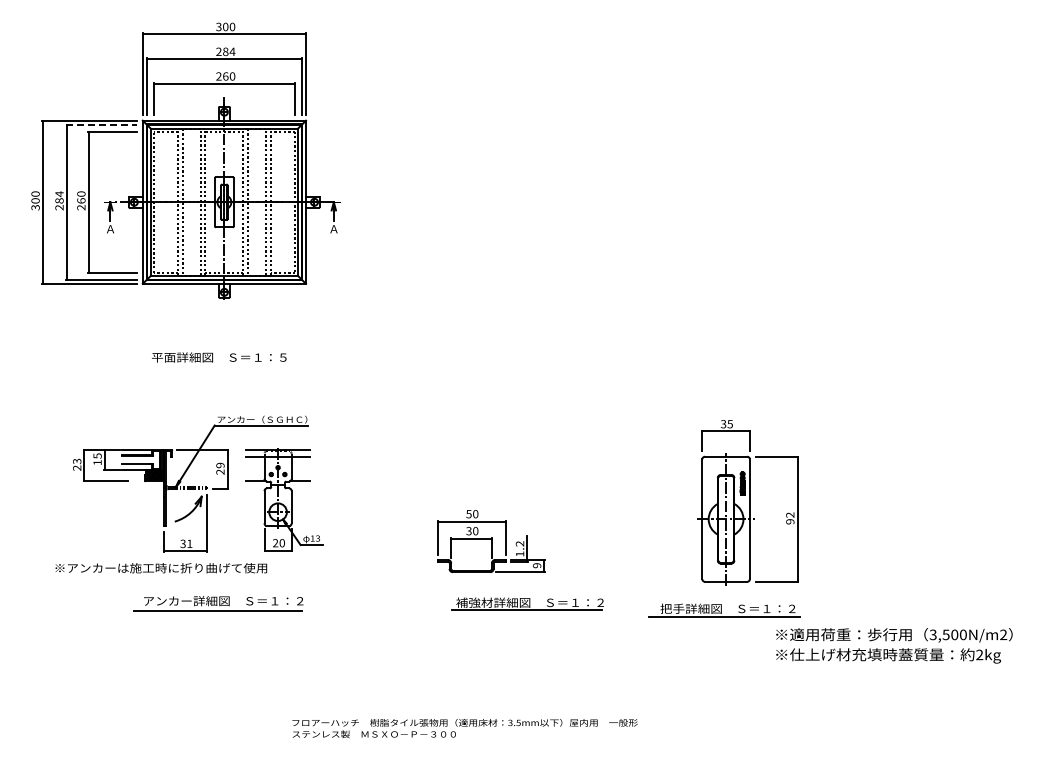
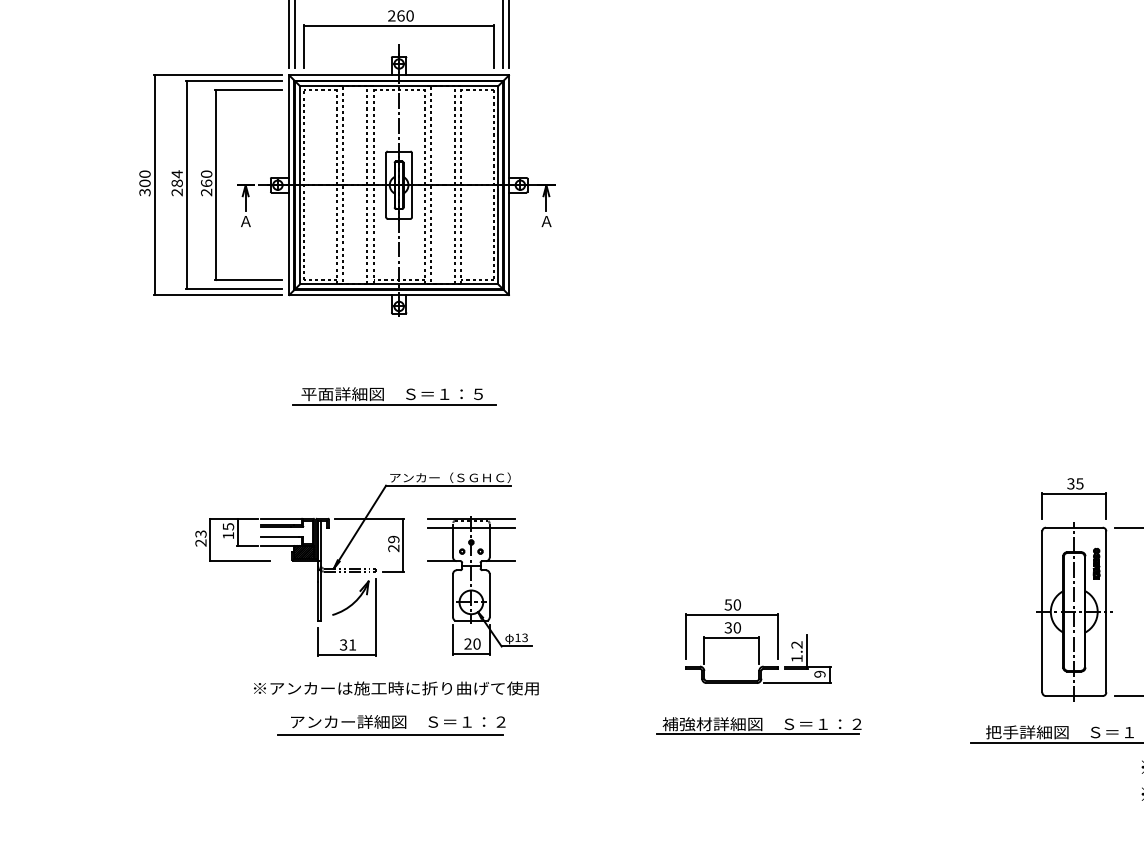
line: (101, 125) -> (233, 81), dashed -> solid
line: (220, 365) -> (393, 404), added
text: (161, 568) -> (396, 688), moved
part: (527, 603) -> (758, 725), moved

